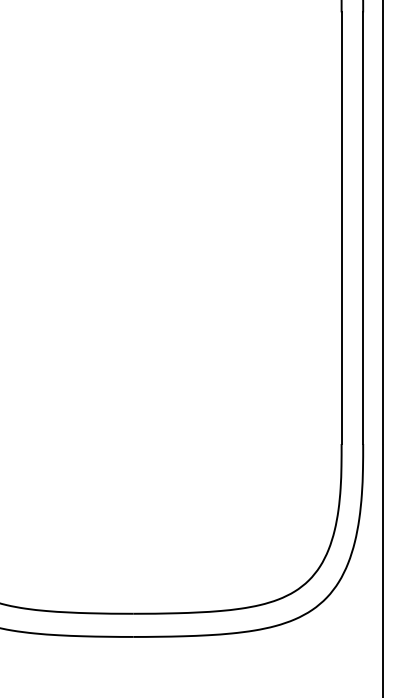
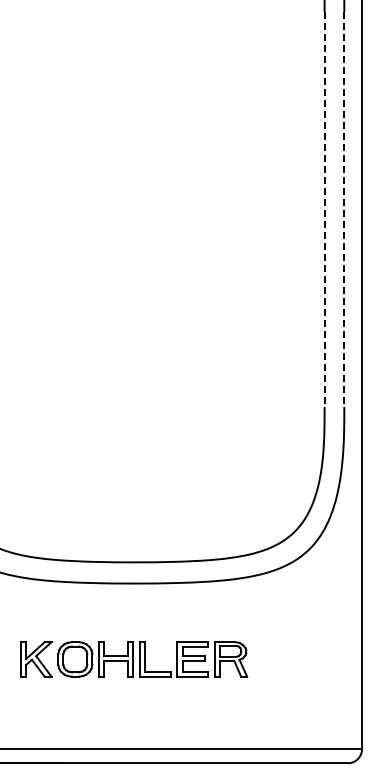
line: (341, 229) -> (324, 210), solid -> dashed
line: (363, 229) -> (344, 210), solid -> dashed

